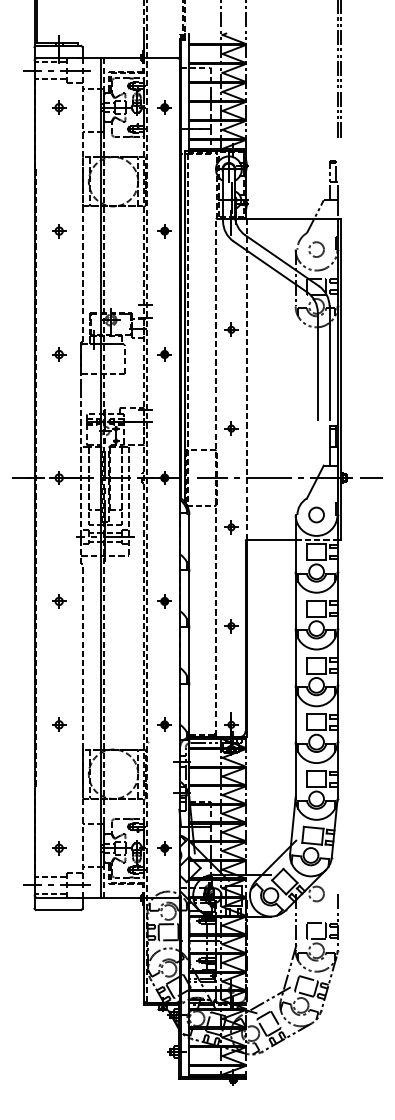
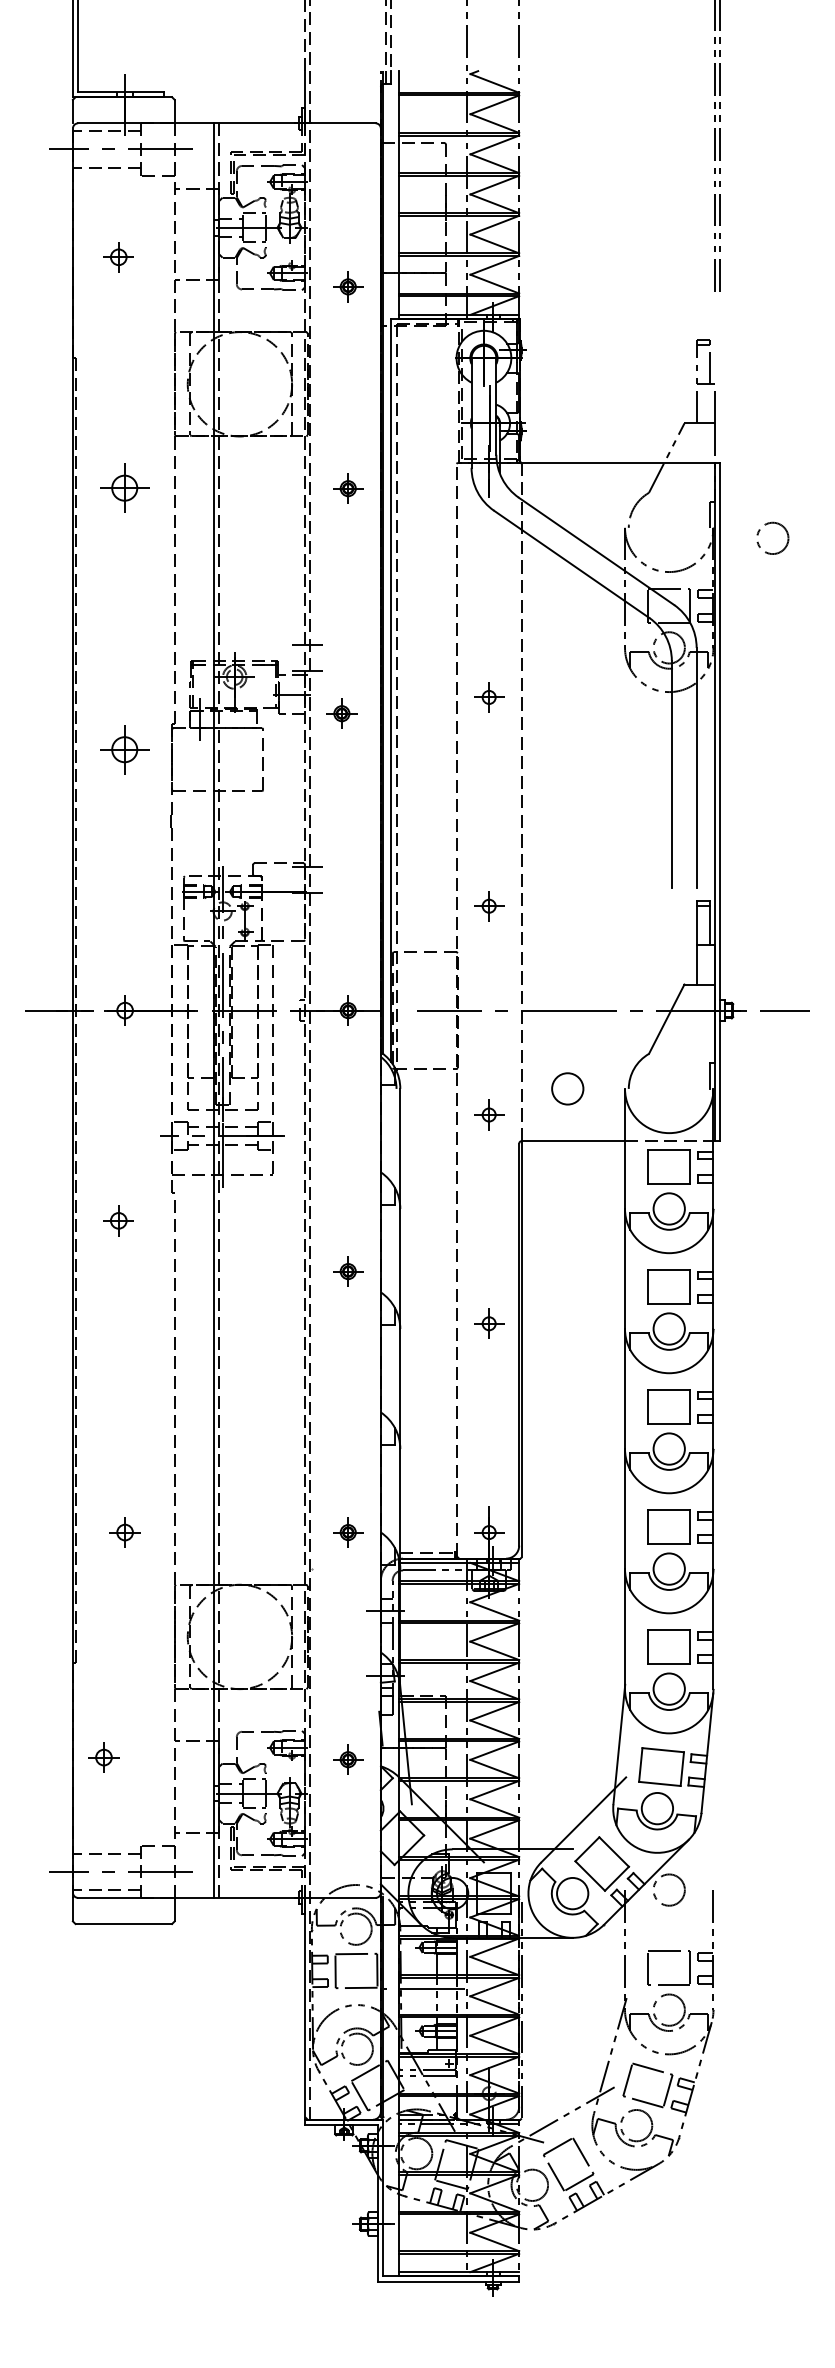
part: (59, 107) -> (119, 256), moved
part: (164, 107) -> (347, 286), moved
part: (59, 231) -> (125, 489), size x1.6
circle: (316, 249) -> (772, 538), moved
part: (59, 354) -> (125, 749), size x1.6
part: (164, 354) -> (341, 713), moved
circle: (316, 514) -> (567, 1087), moved
part: (59, 601) -> (119, 1220), moved
part: (59, 848) -> (104, 1757), moved
part: (164, 848) -> (347, 1760), moved

